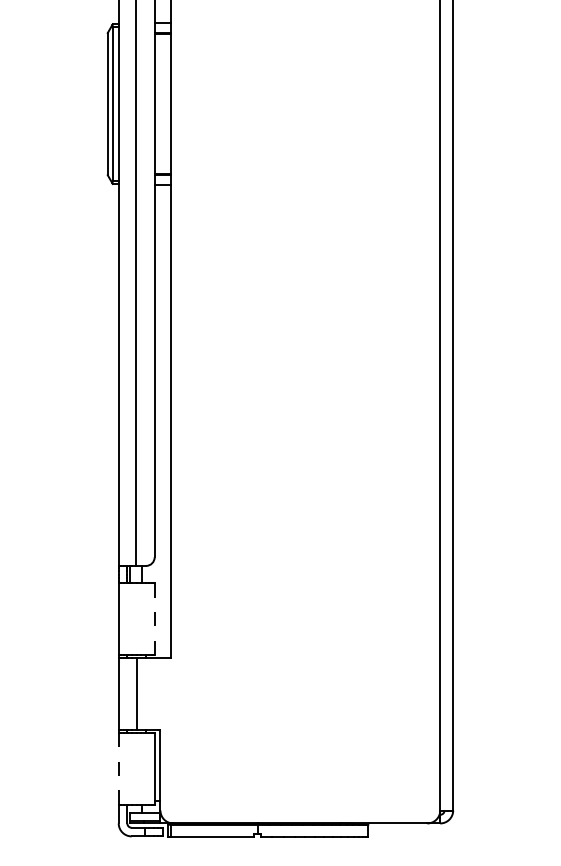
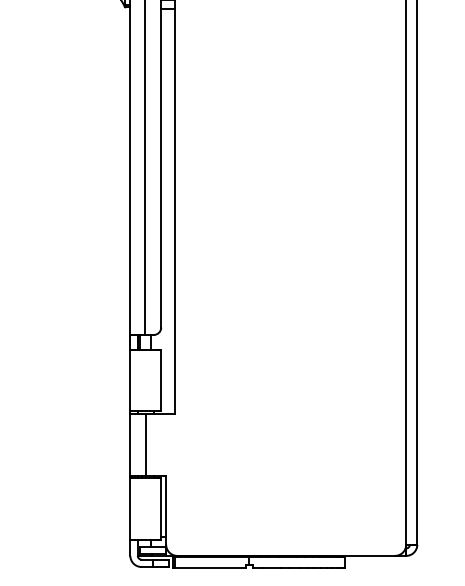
line: (154, 619) -> (161, 380), dashed -> solid
line: (118, 768) -> (130, 508), dashed -> solid

